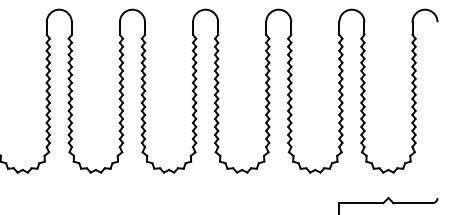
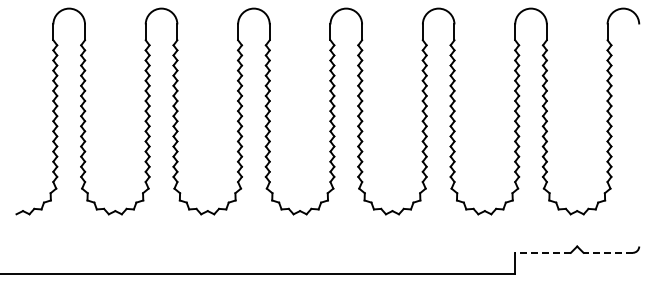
line: (361, 202) -> (543, 252), solid -> dashed
line: (413, 202) -> (608, 252), solid -> dashed

